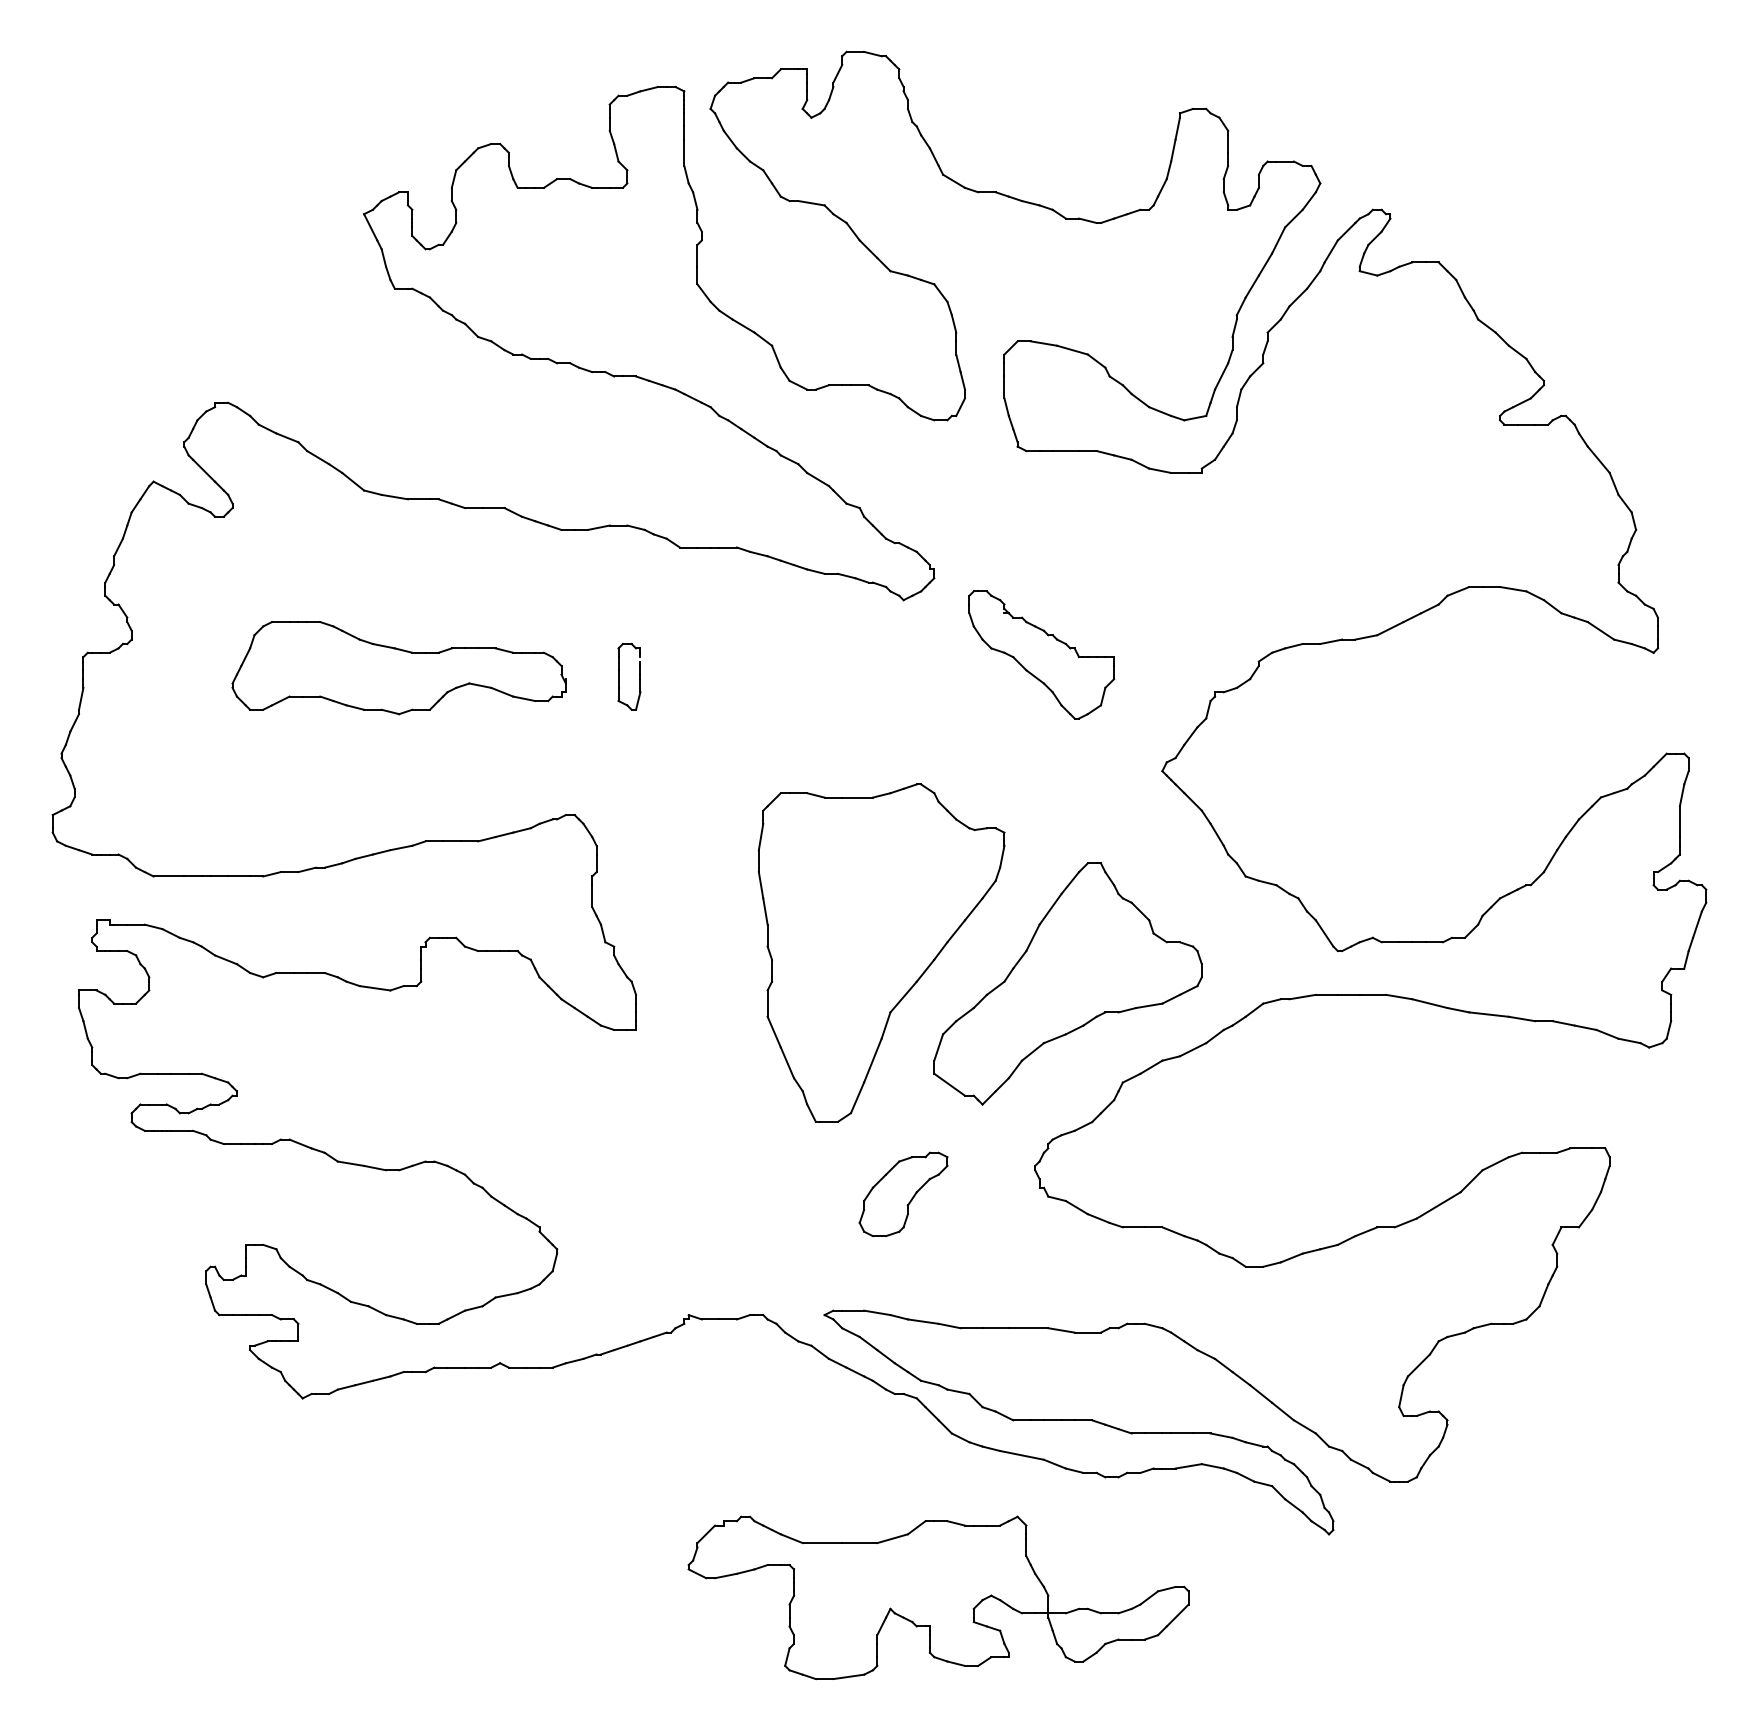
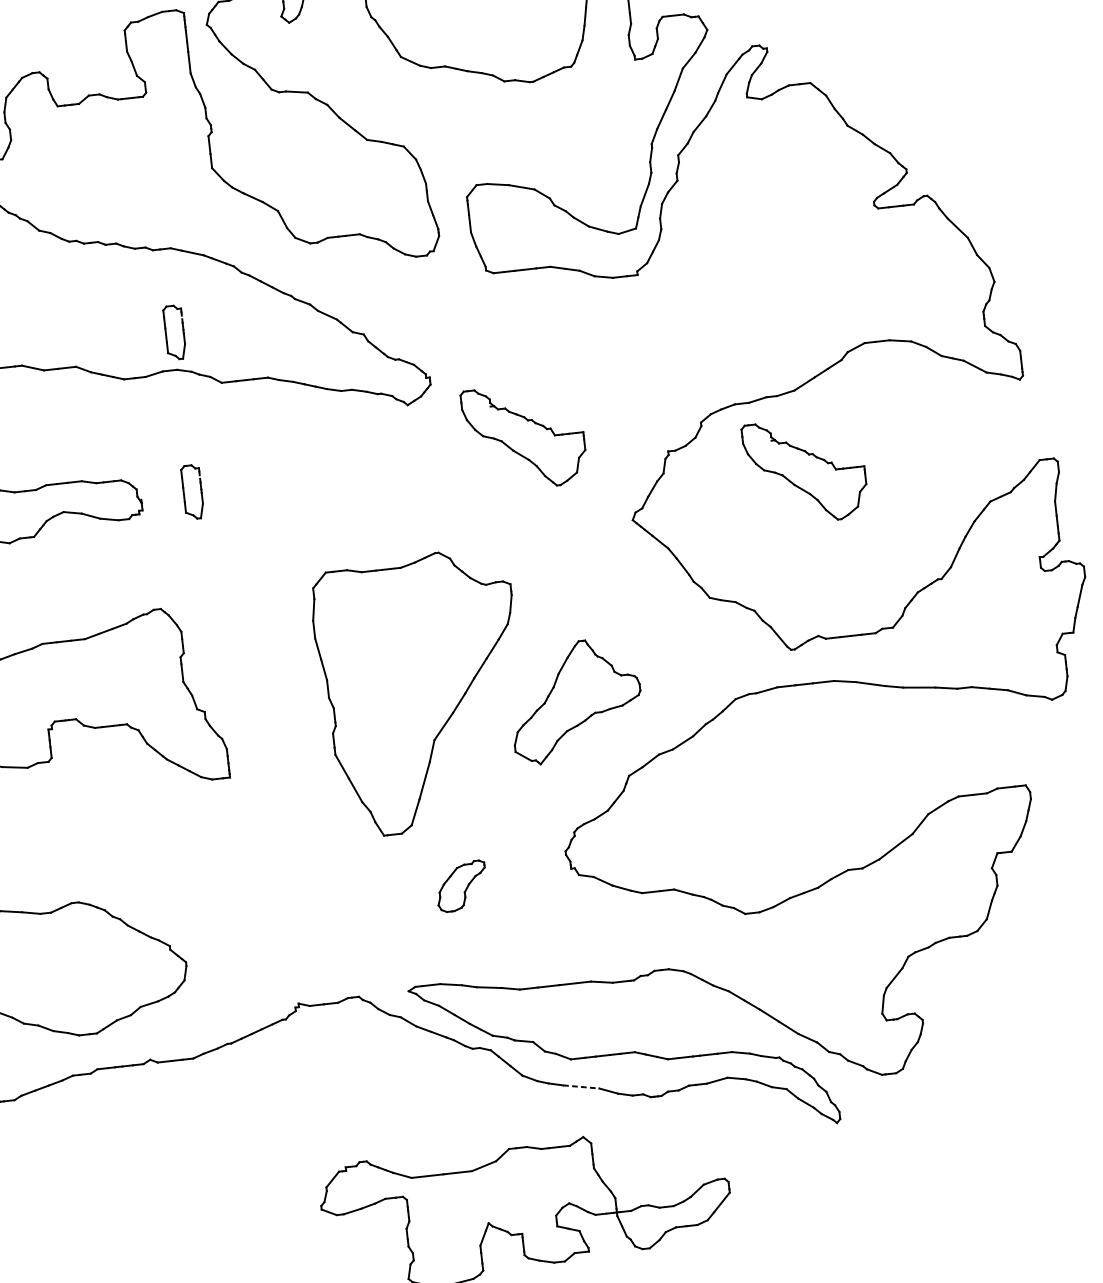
part: (619, 479) -> (166, 333), added
part: (1379, 734) -> (805, 470), added
part: (1067, 983) -> (575, 700), size x0.6
part: (903, 1194) -> (461, 886), size x0.7
line: (1022, 1455) -> (581, 1087), solid -> dashed

